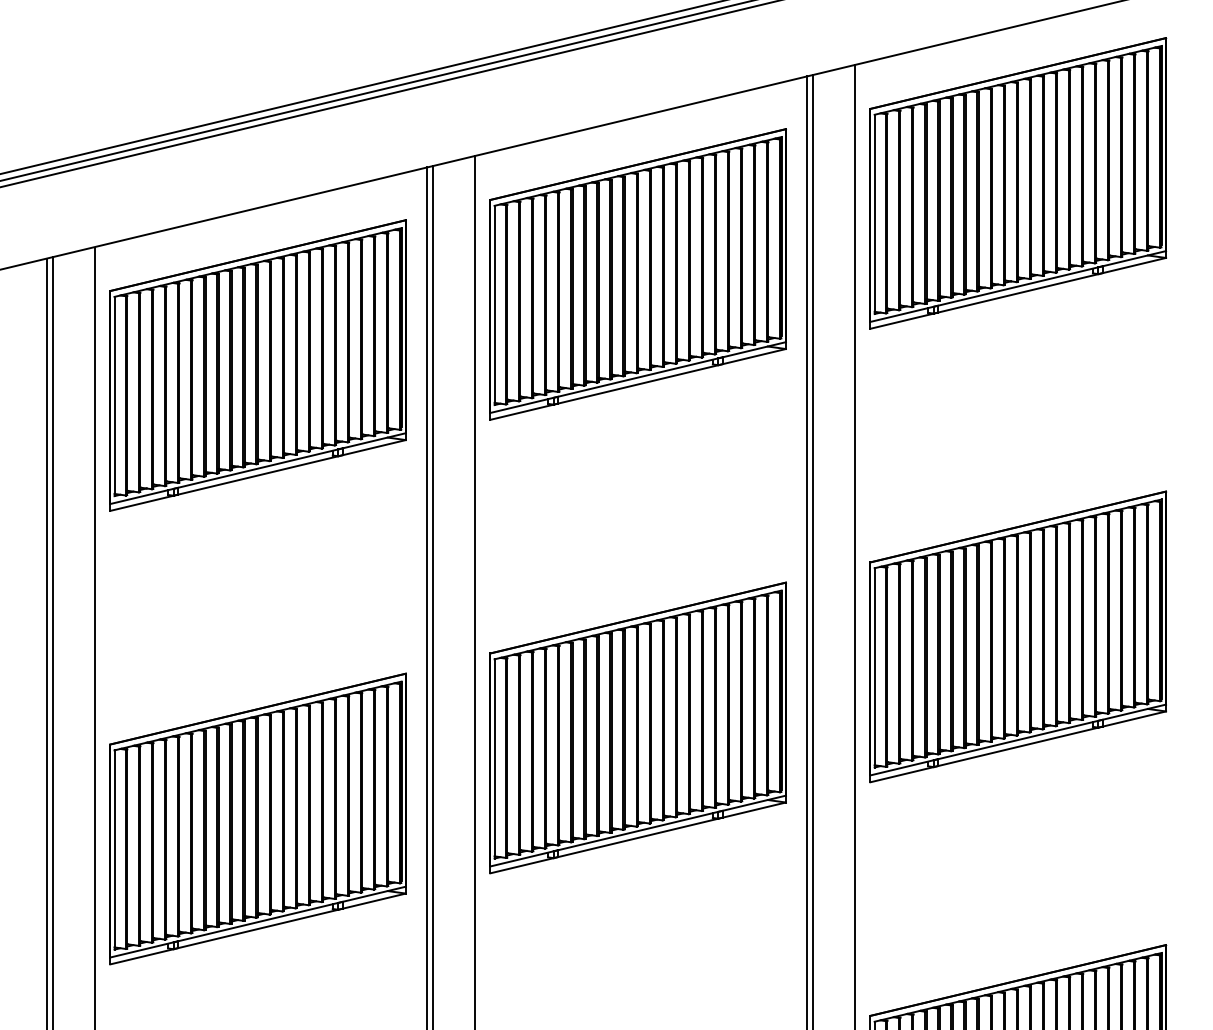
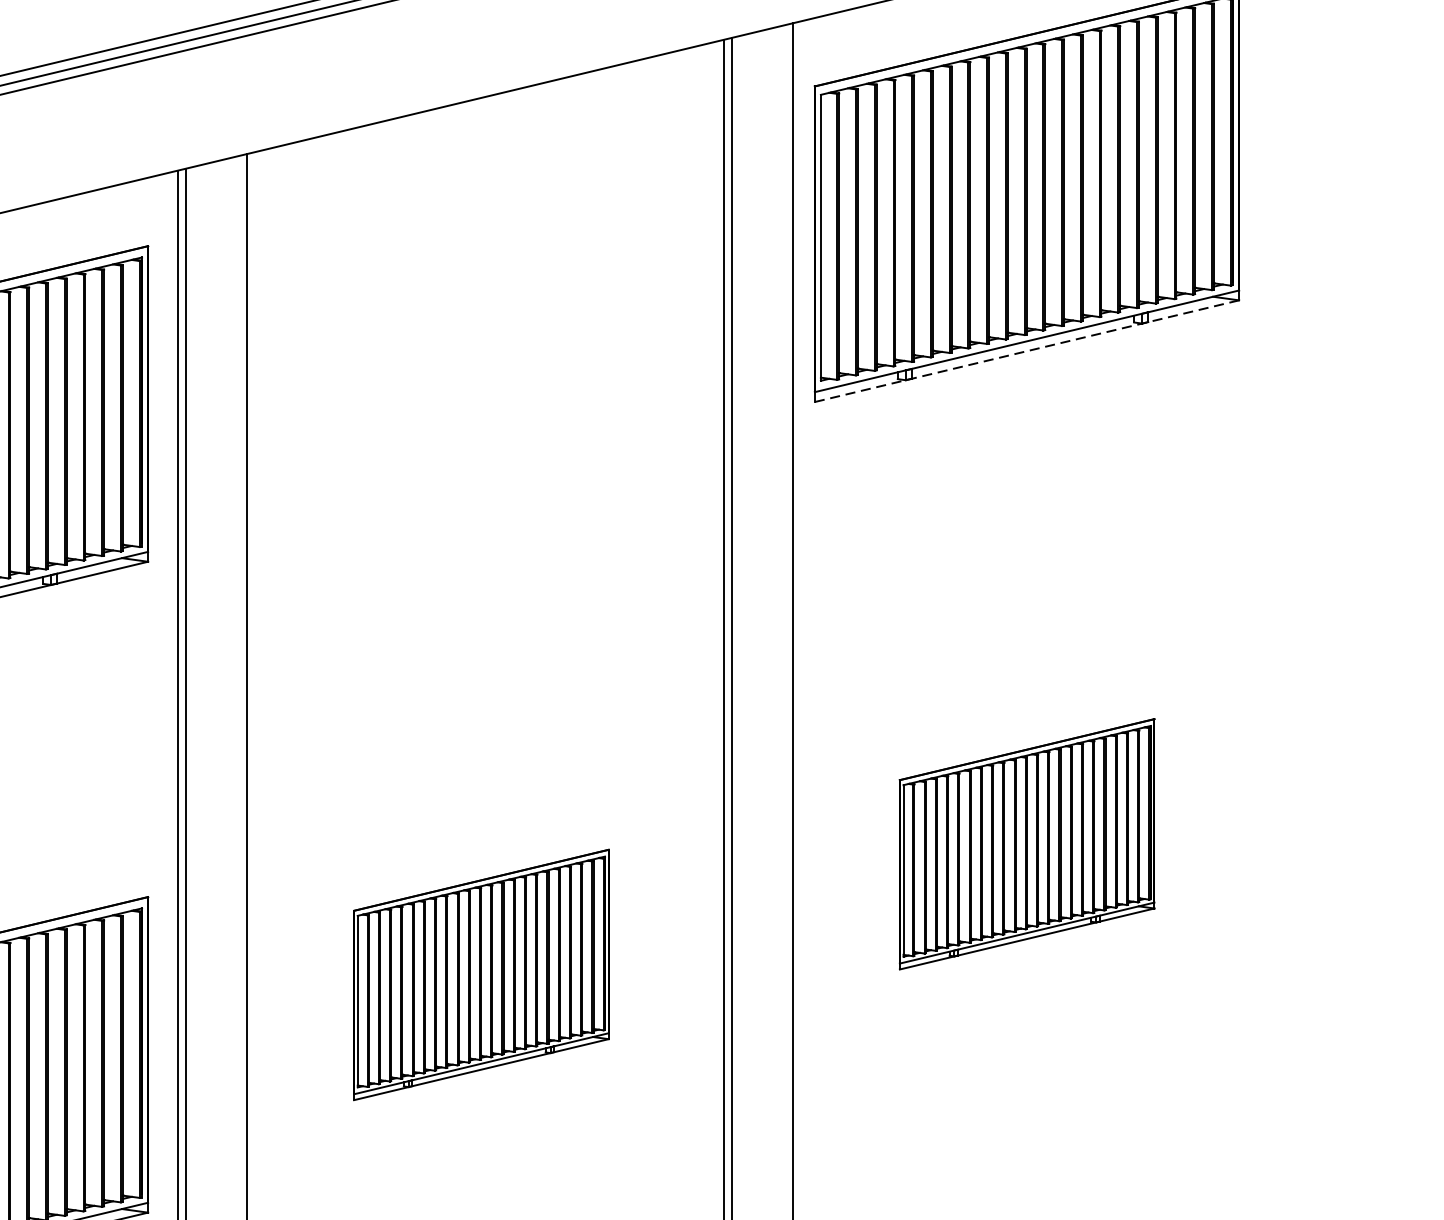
part: (637, 274) -> (480, 324), removed
line: (1018, 293) -> (1027, 351), solid -> dashed
part: (1018, 636) -> (1027, 843), size x0.6
part: (637, 727) -> (480, 974), size x0.6

